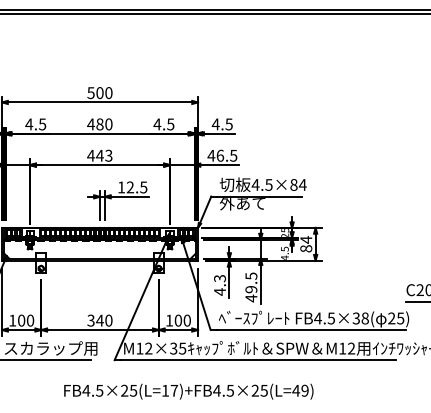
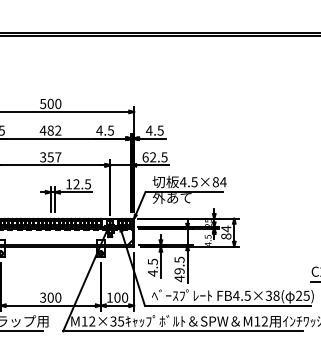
text: (108, 124) -> (57, 130), 480 -> 482
text: (99, 155) -> (50, 157), 443 -> 357
text: (215, 155) -> (149, 157), 46.5 -> 62.5
text: (219, 278) -> (152, 261), 4.3 -> 4.5
text: (99, 320) -> (50, 297), 340 -> 300

